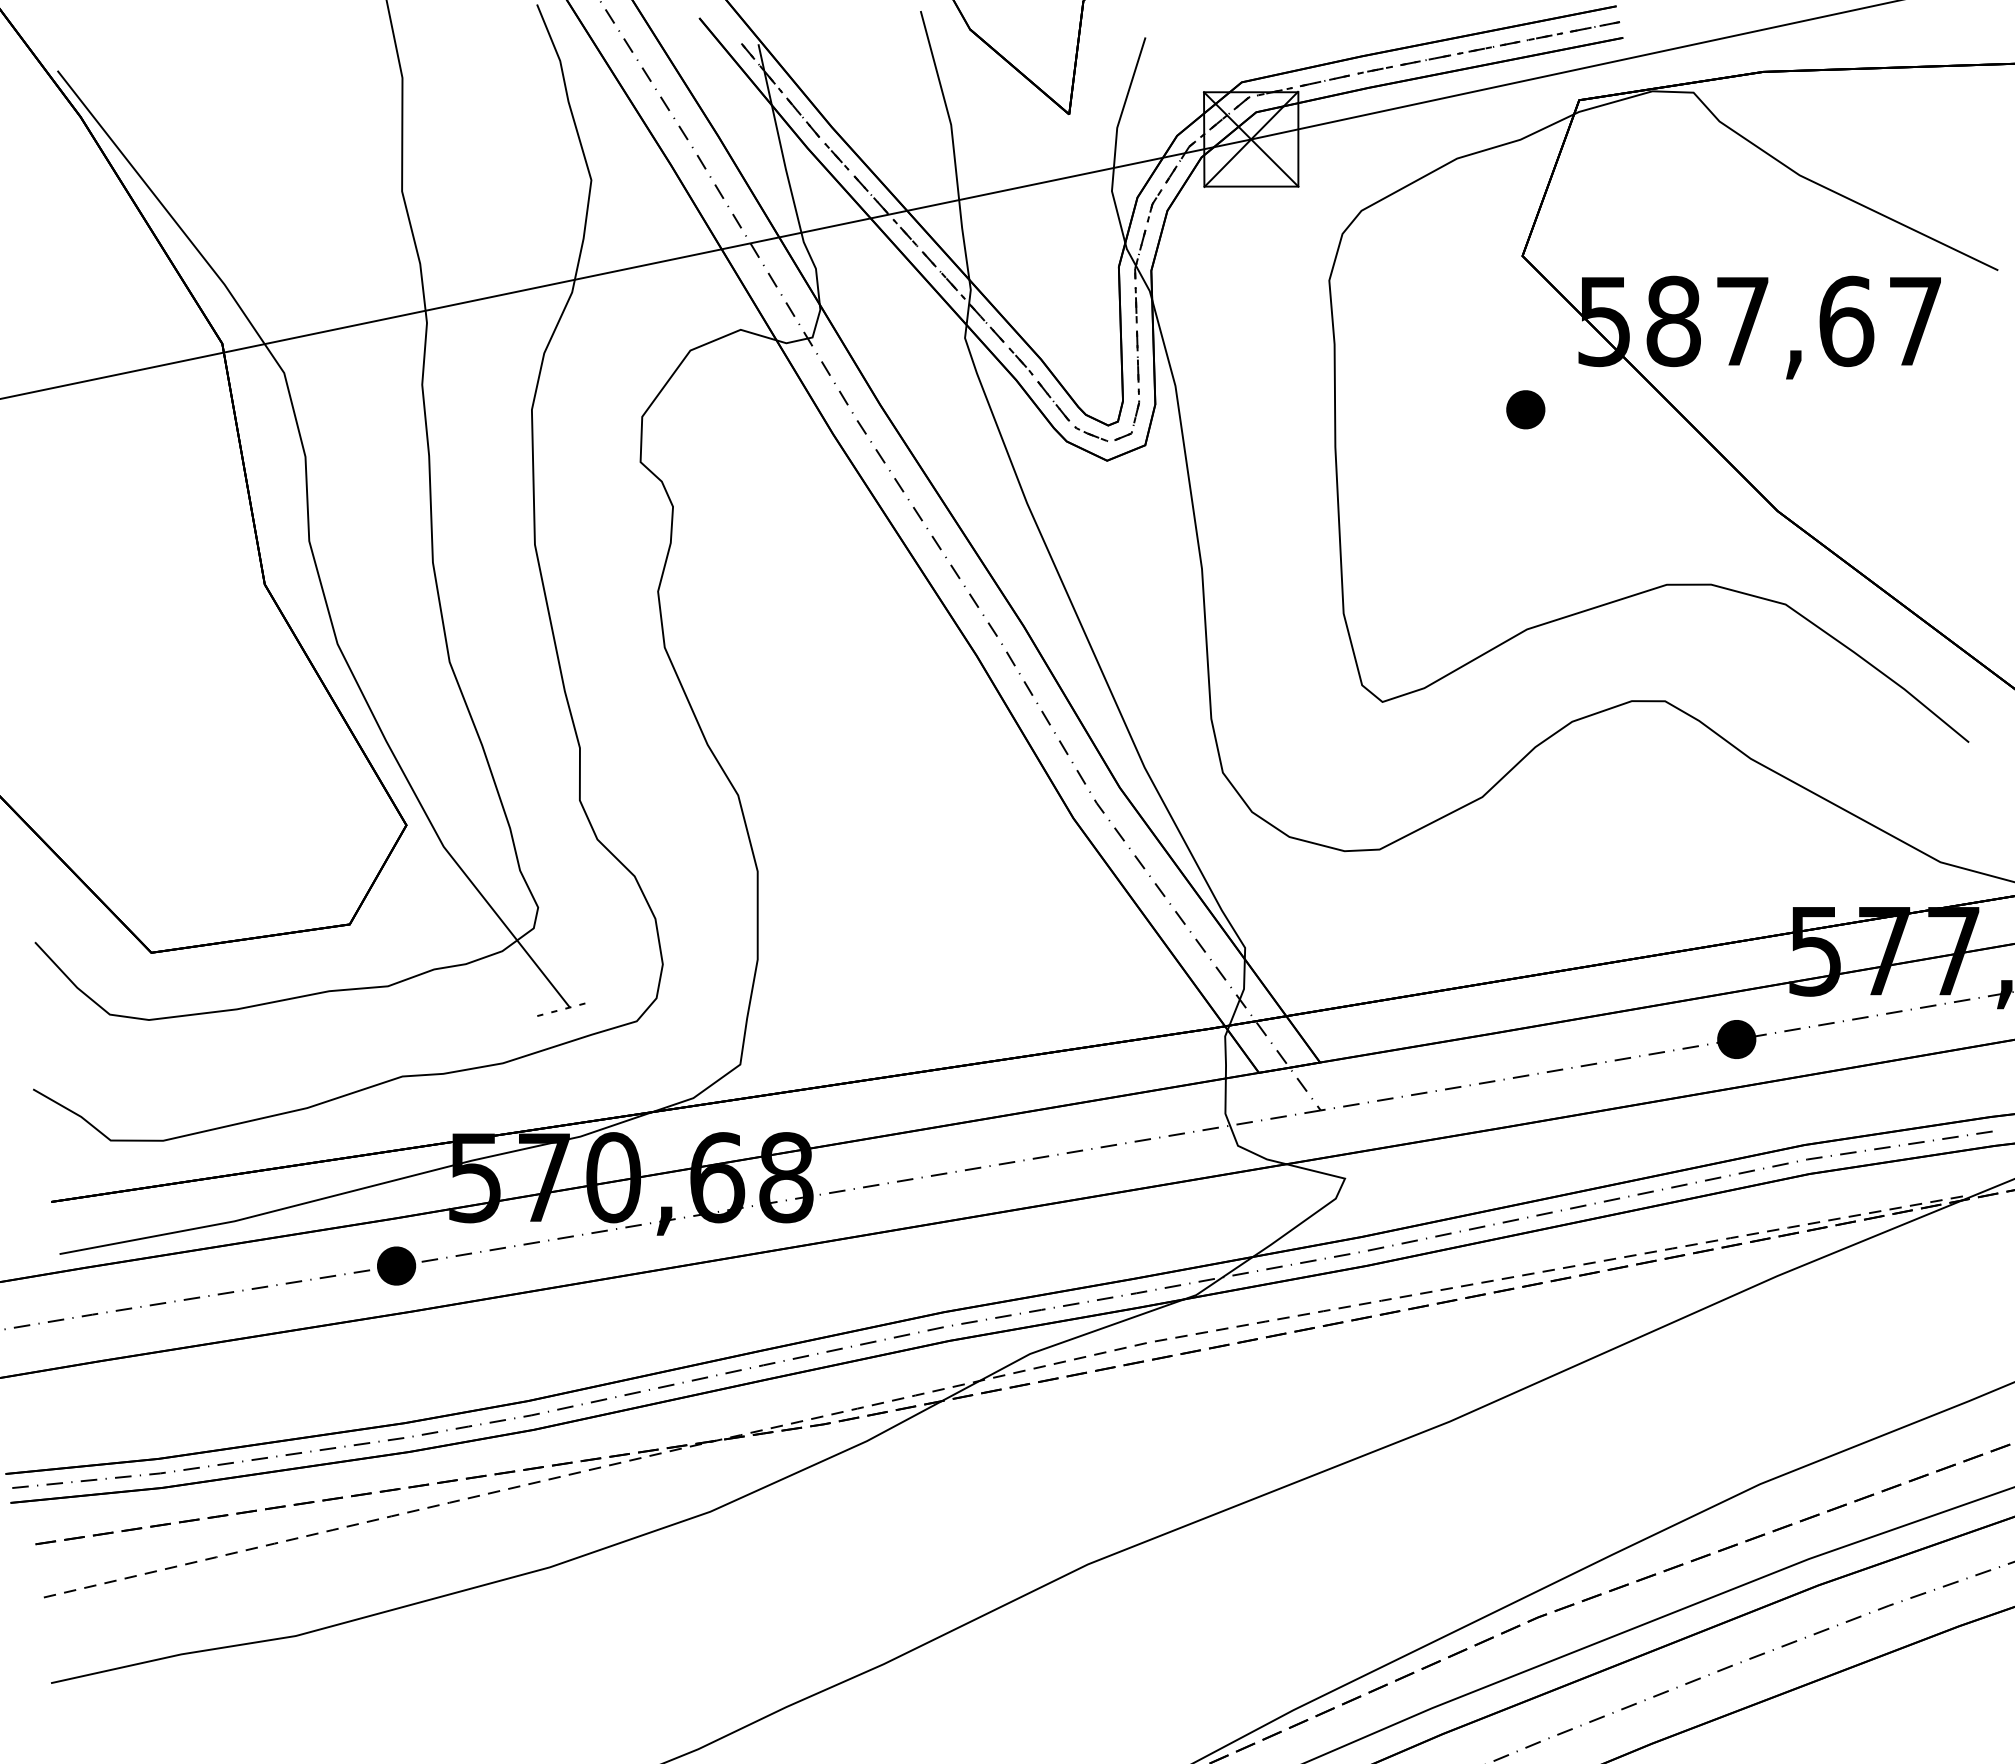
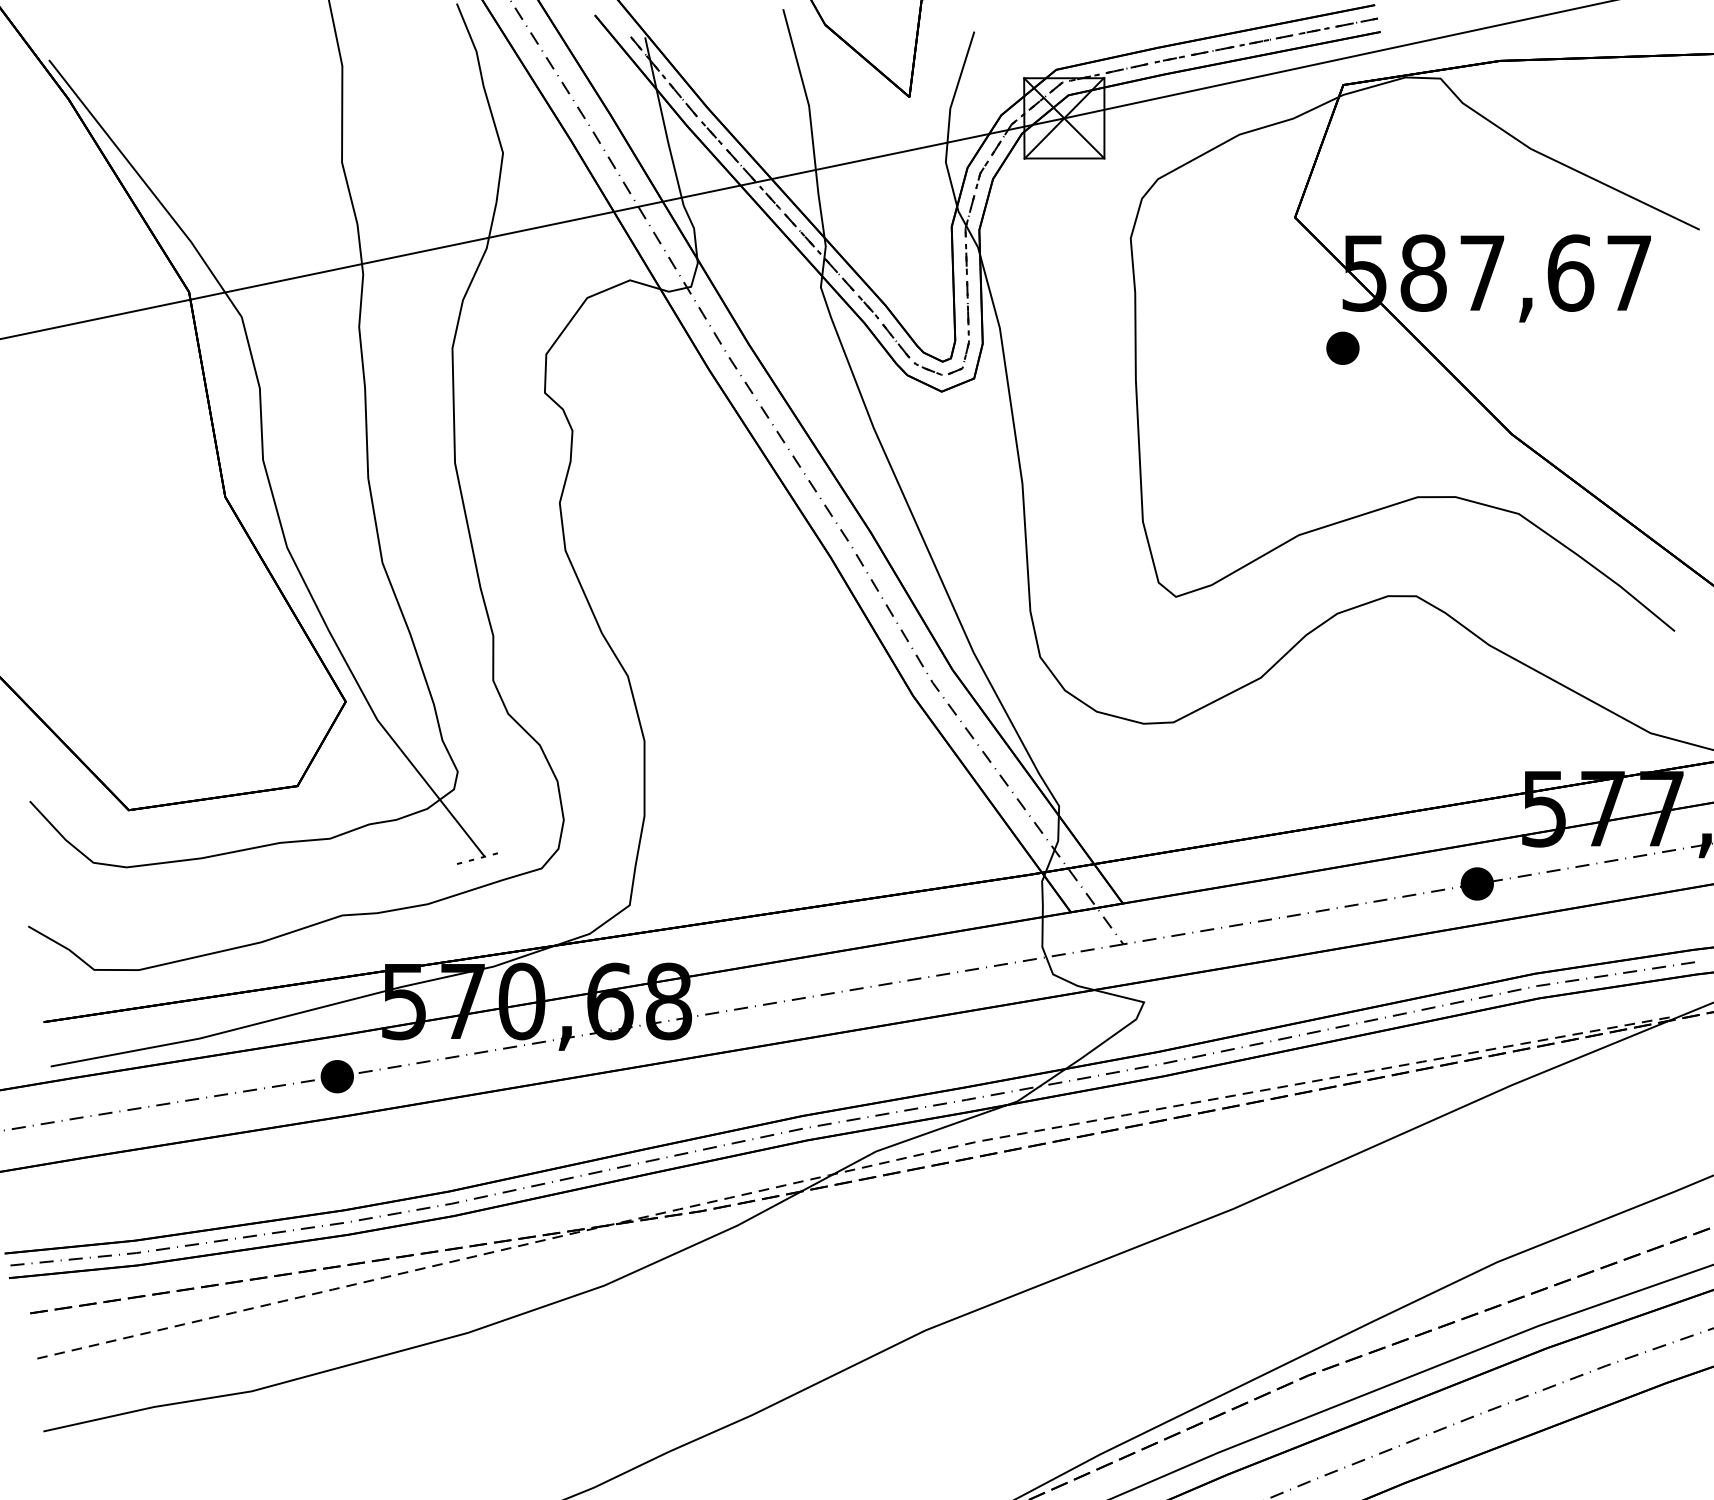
part: (1525, 409) -> (1342, 348), moved

